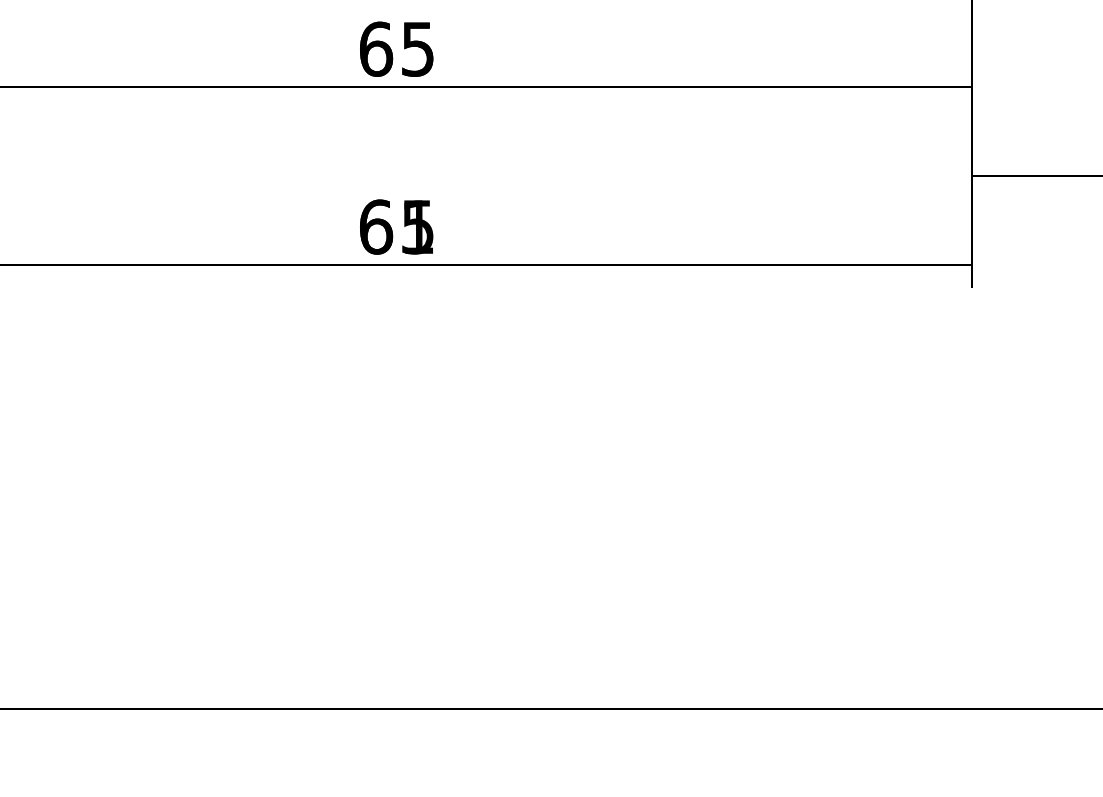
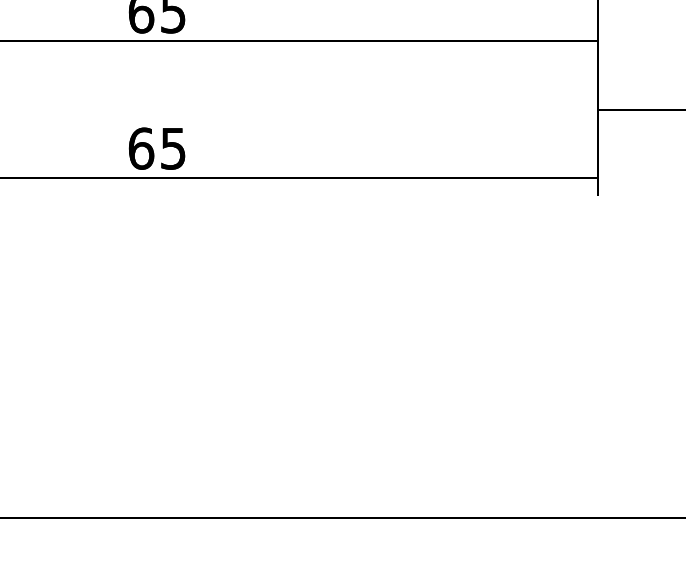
text: (417, 227) -> (173, 148), 61 -> 65

